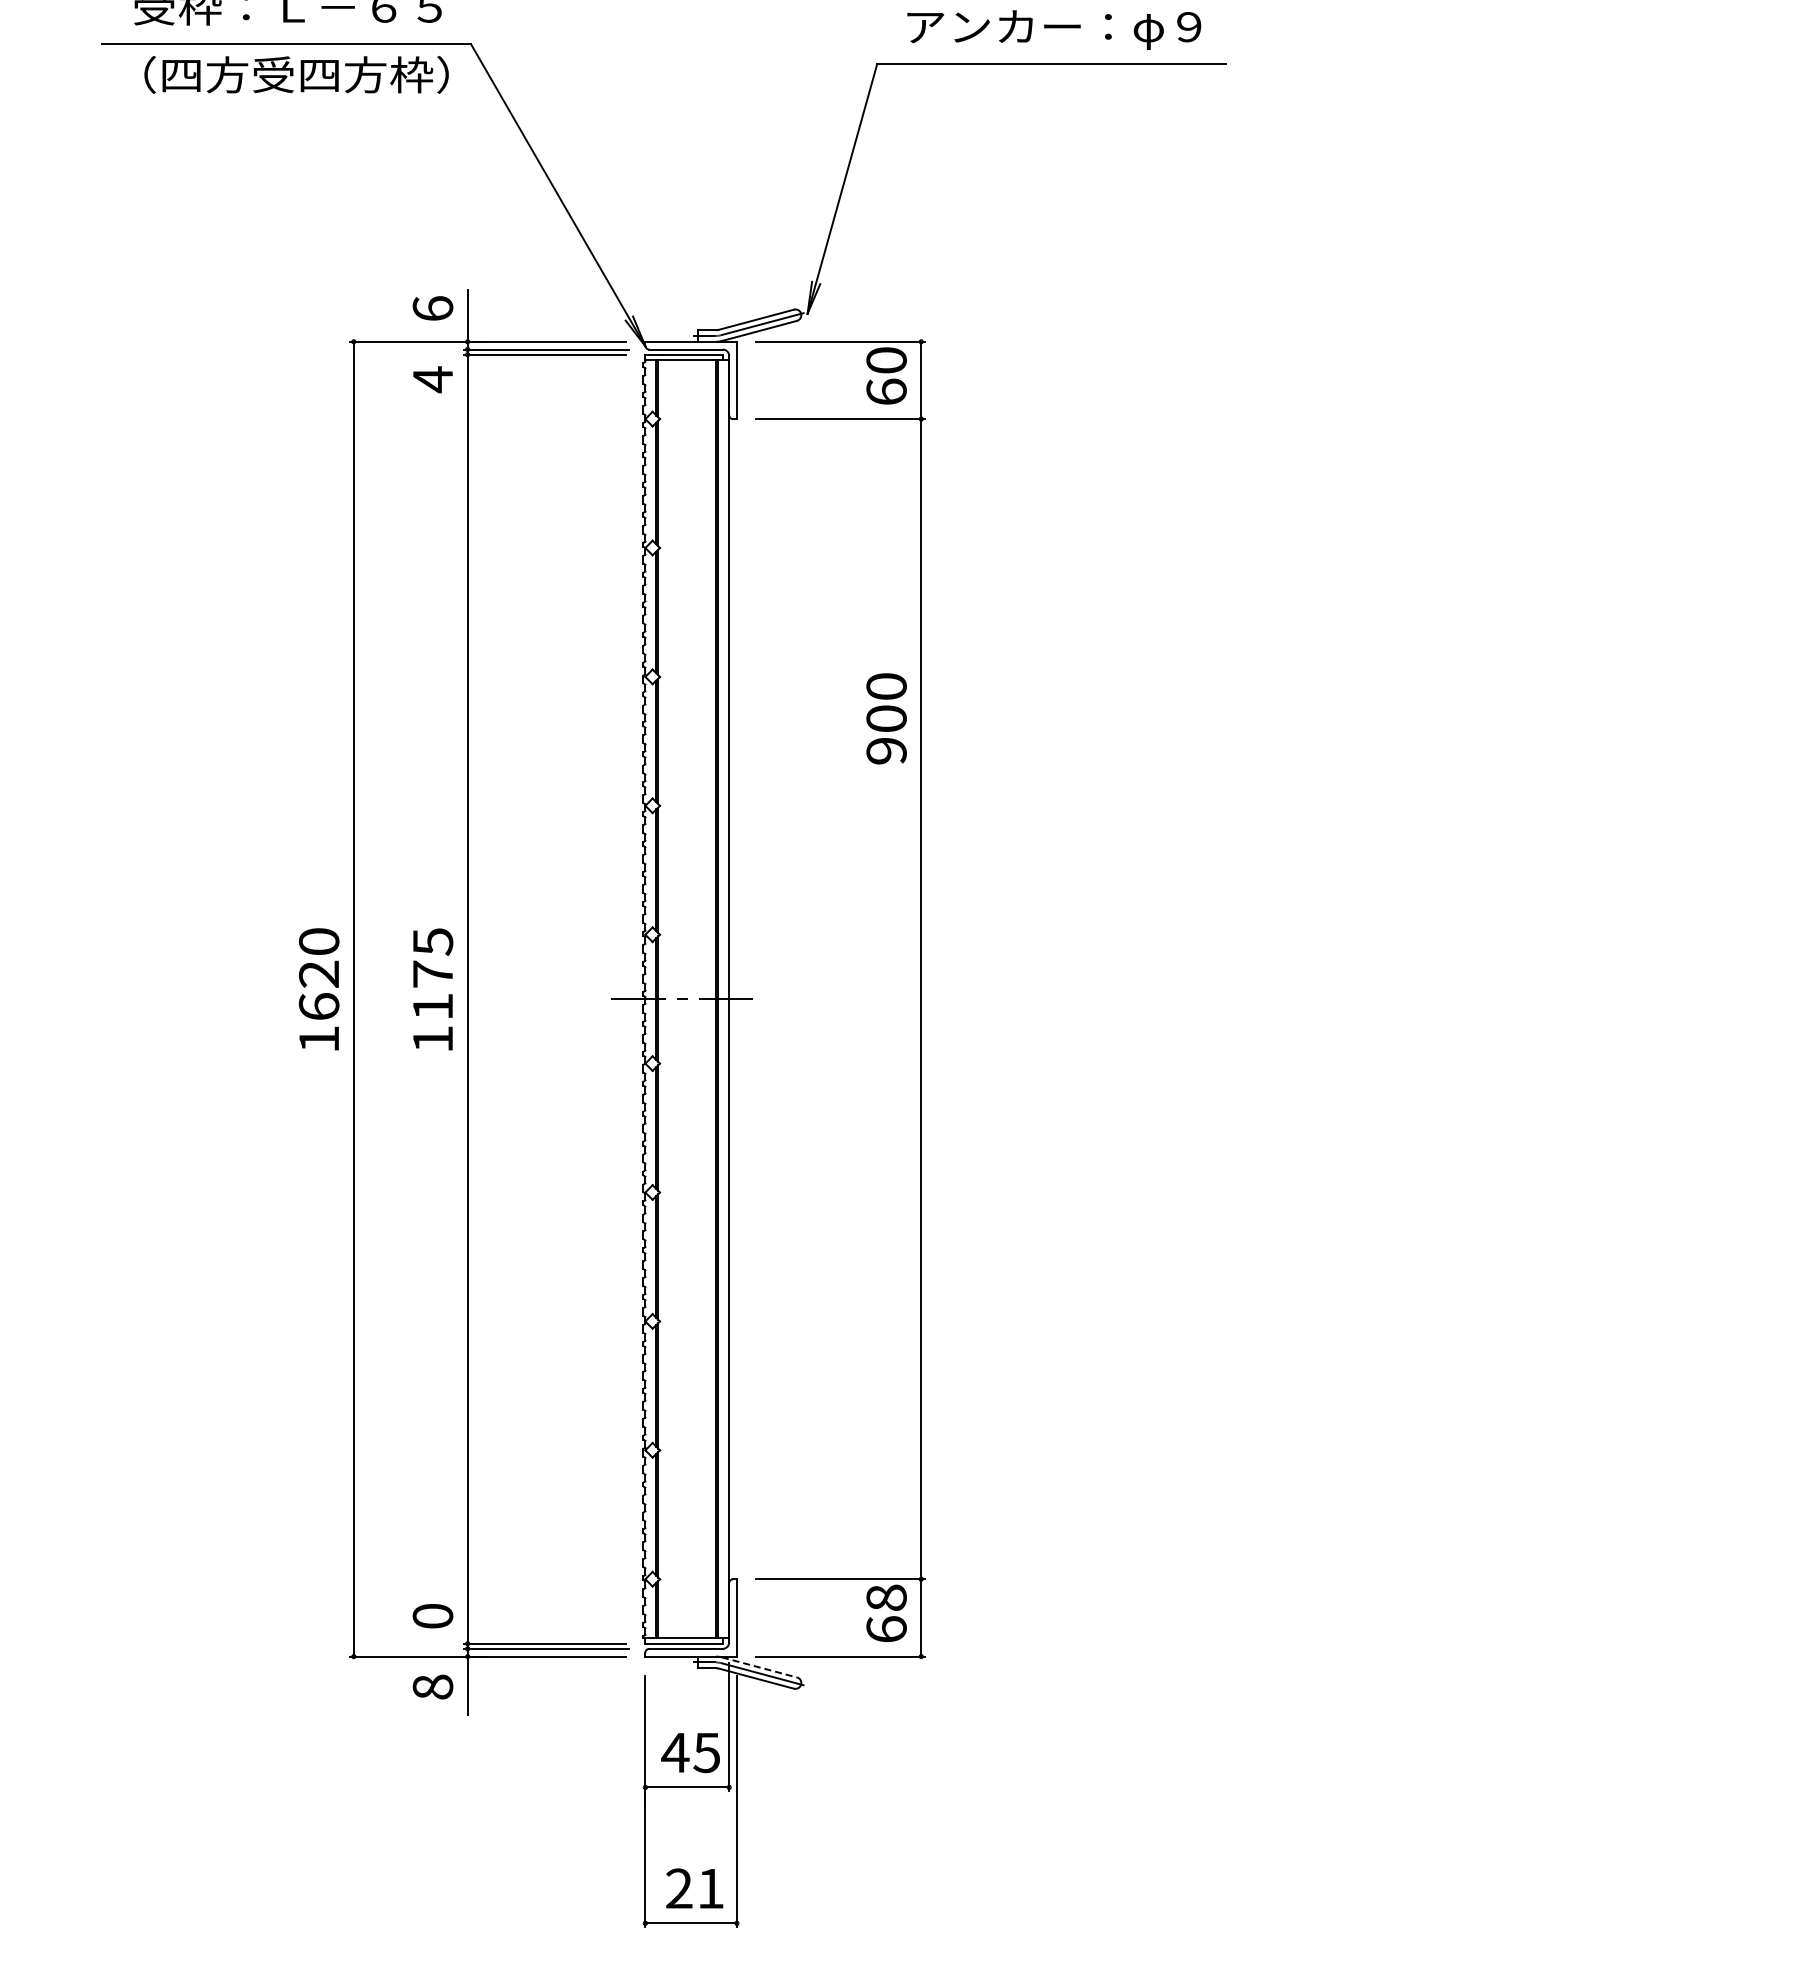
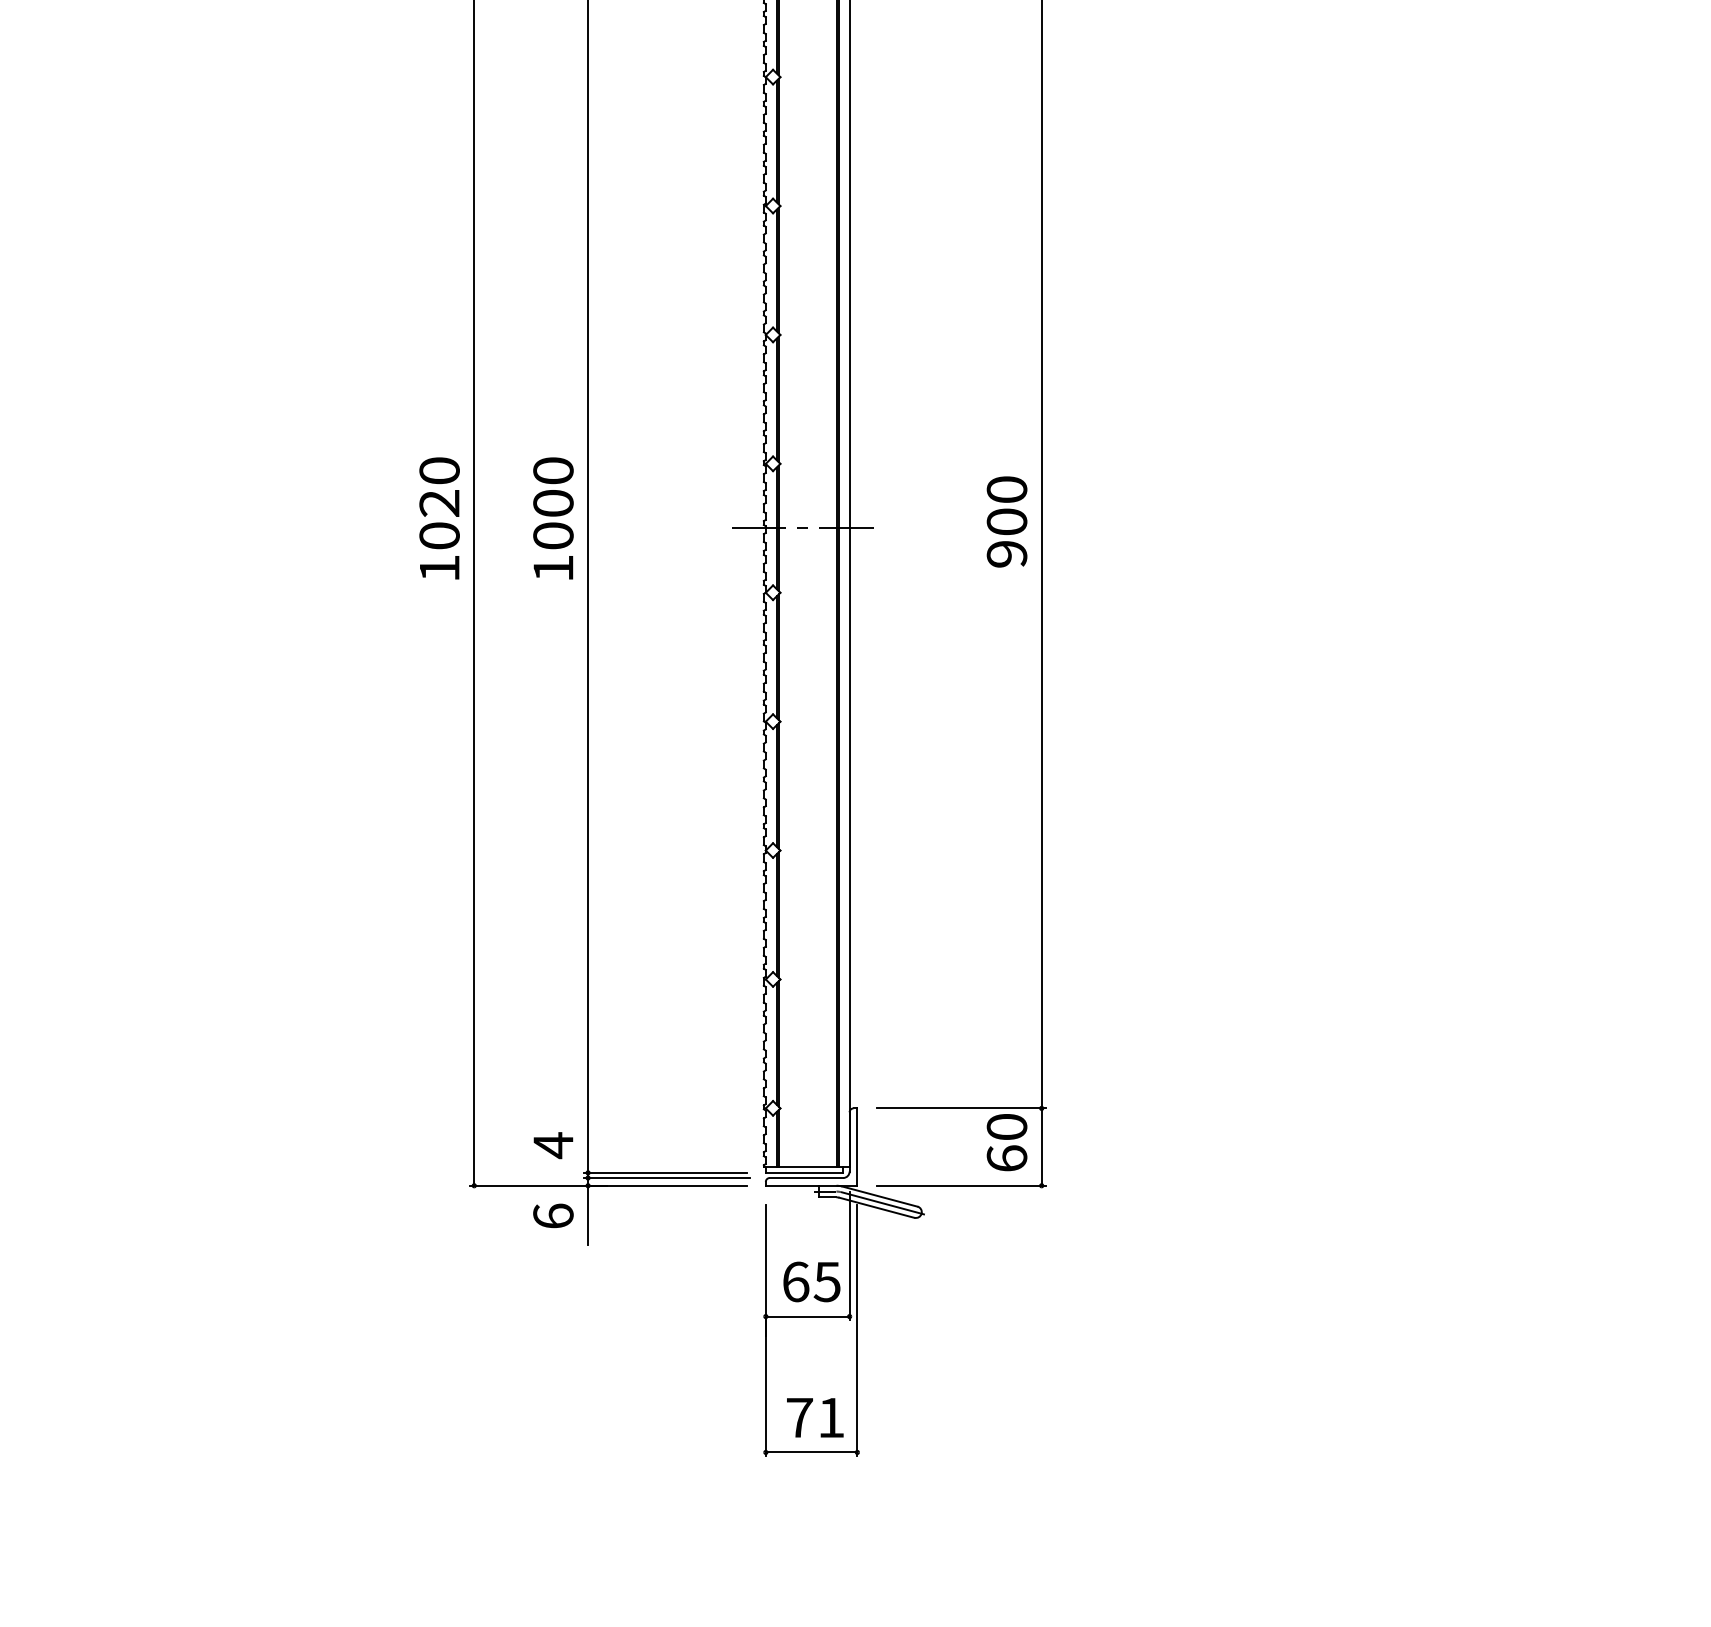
text: (886, 718) -> (1006, 521), moved
text: (432, 973) -> (552, 502), 1175 -> 1000
text: (319, 1006) -> (439, 535), 1620 -> 1020
text: (886, 1597) -> (1006, 1126), 68 -> 60
text: (432, 1616) -> (552, 1145), 0 -> 4
line: (759, 1667) -> (879, 1196), dashed -> solid
text: (432, 1686) -> (552, 1215), 8 -> 6
text: (675, 1752) -> (795, 1281), 45 -> 65
text: (679, 1888) -> (799, 1417), 21 -> 71

